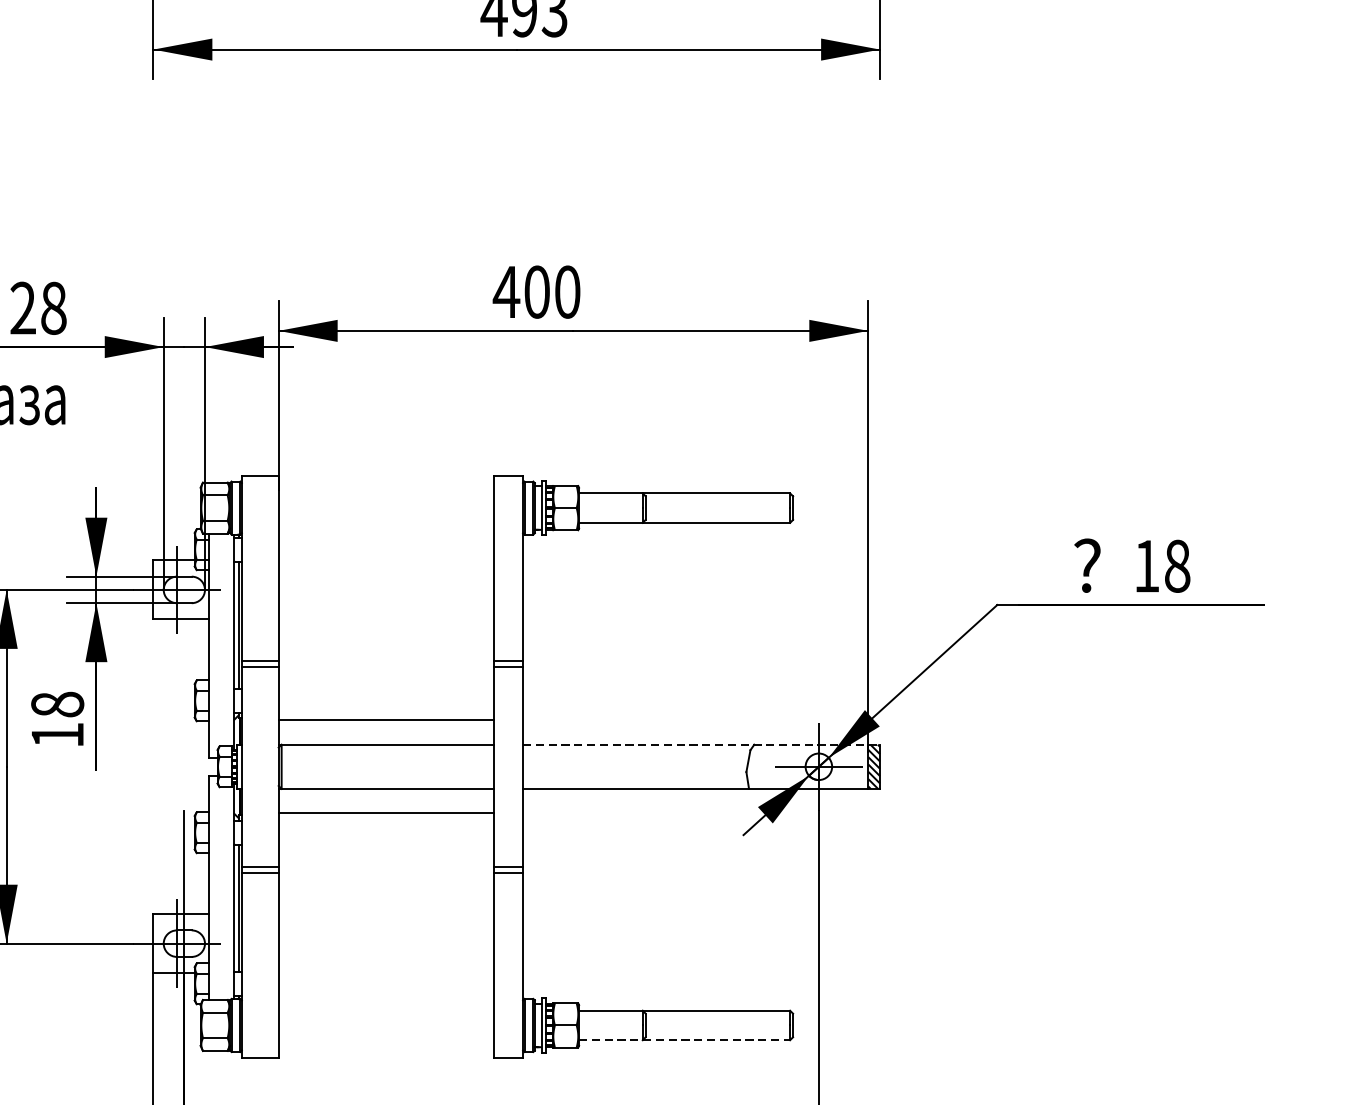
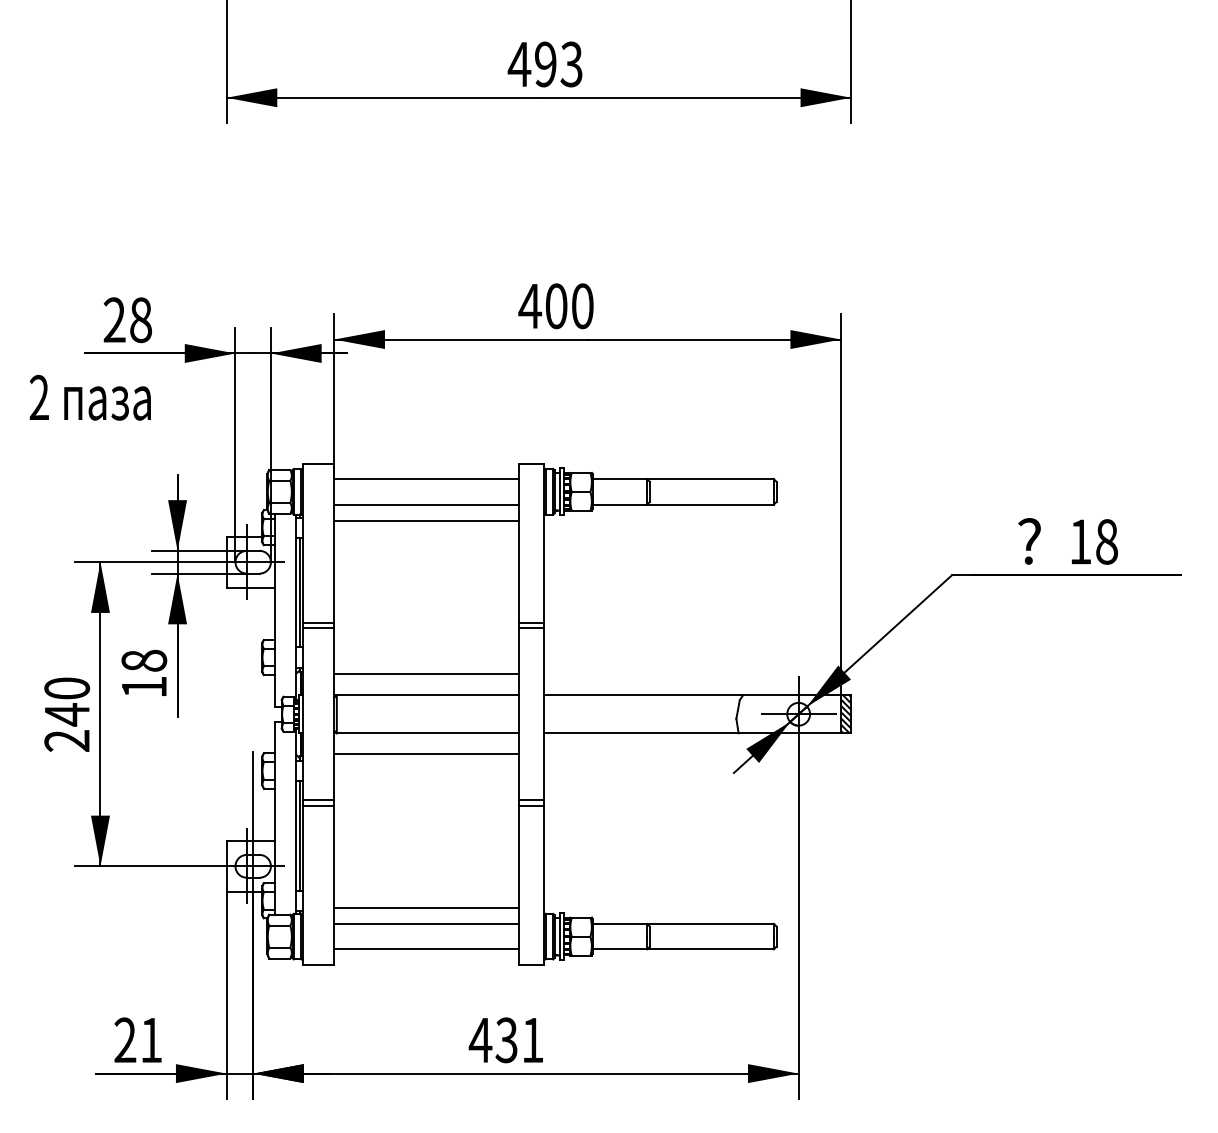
line: (385, 493) -> (426, 479), added
line: (385, 522) -> (426, 504), added
line: (385, 541) -> (426, 520), added
line: (702, 744) -> (698, 695), dashed -> solid
line: (385, 991) -> (426, 907), added
line: (385, 1010) -> (426, 923), added
line: (385, 1040) -> (426, 949), added
line: (684, 1040) -> (683, 949), dashed -> solid

